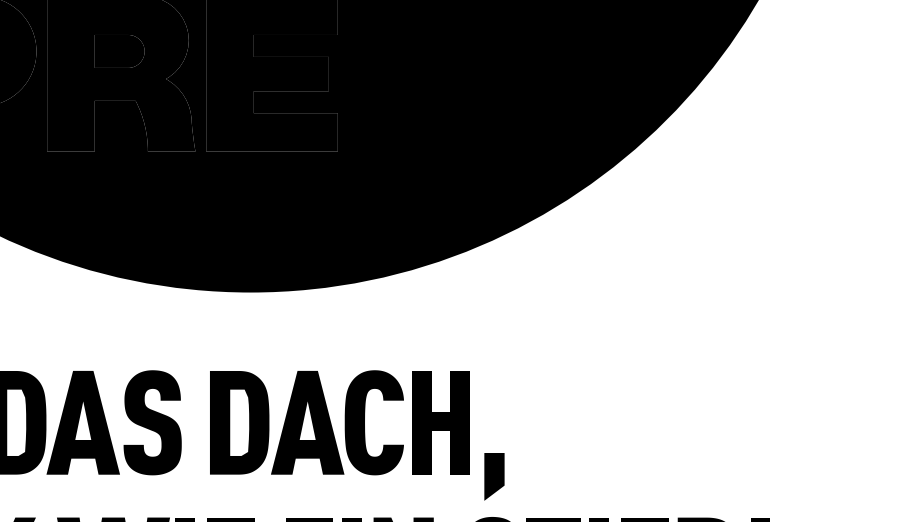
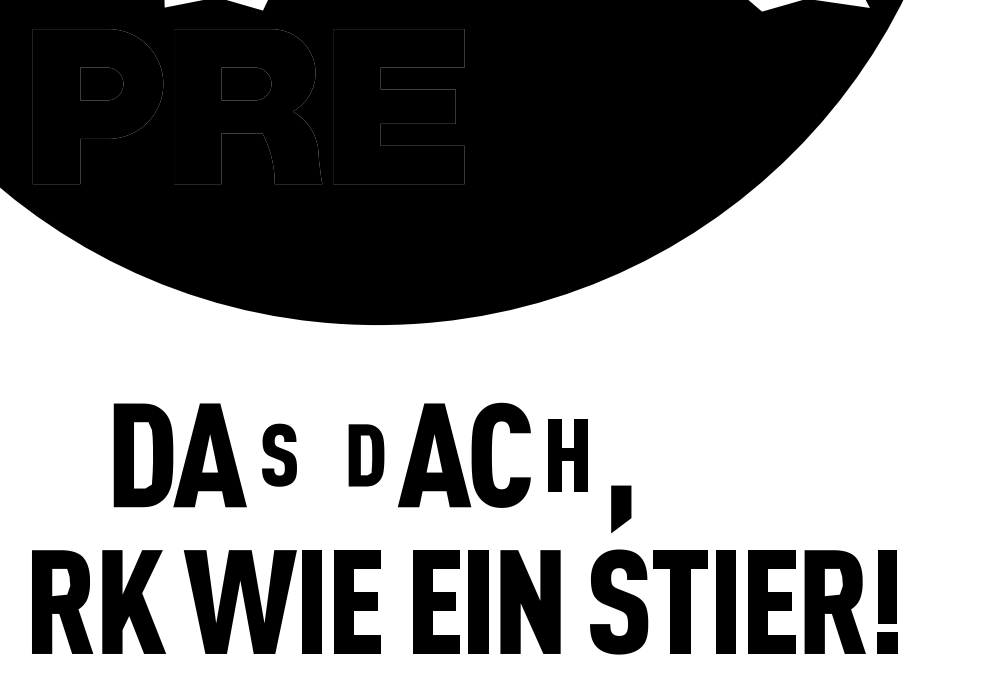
part: (152, 421) -> (279, 454), size x0.6
part: (440, 421) -> (567, 454), size x0.7
part: (239, 422) -> (366, 455), size x0.6

